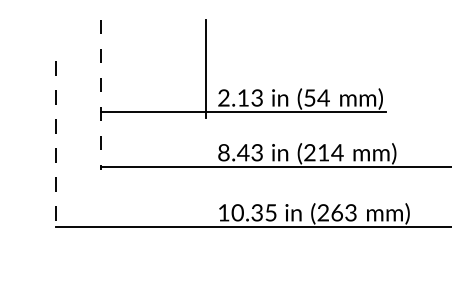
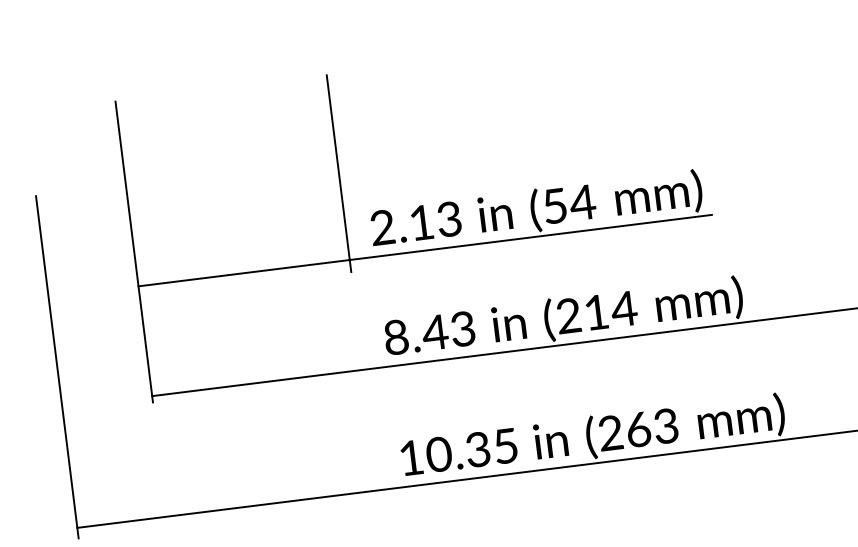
line: (100, 94) -> (134, 251), dashed -> solid
line: (55, 147) -> (57, 368), dashed -> solid

